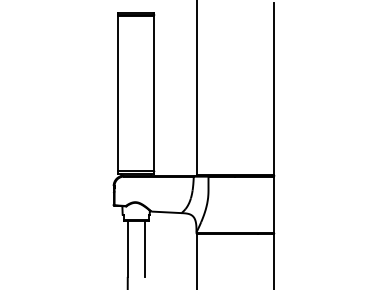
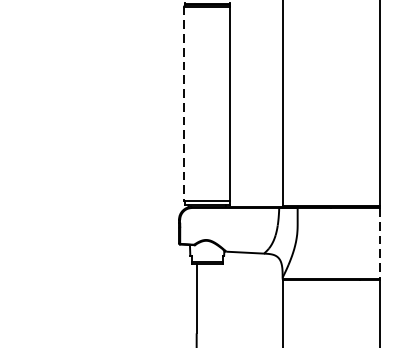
line: (117, 93) -> (183, 104), solid -> dashed
line: (274, 205) -> (380, 244), solid -> dashed
line: (144, 248) -> (217, 297), removed

